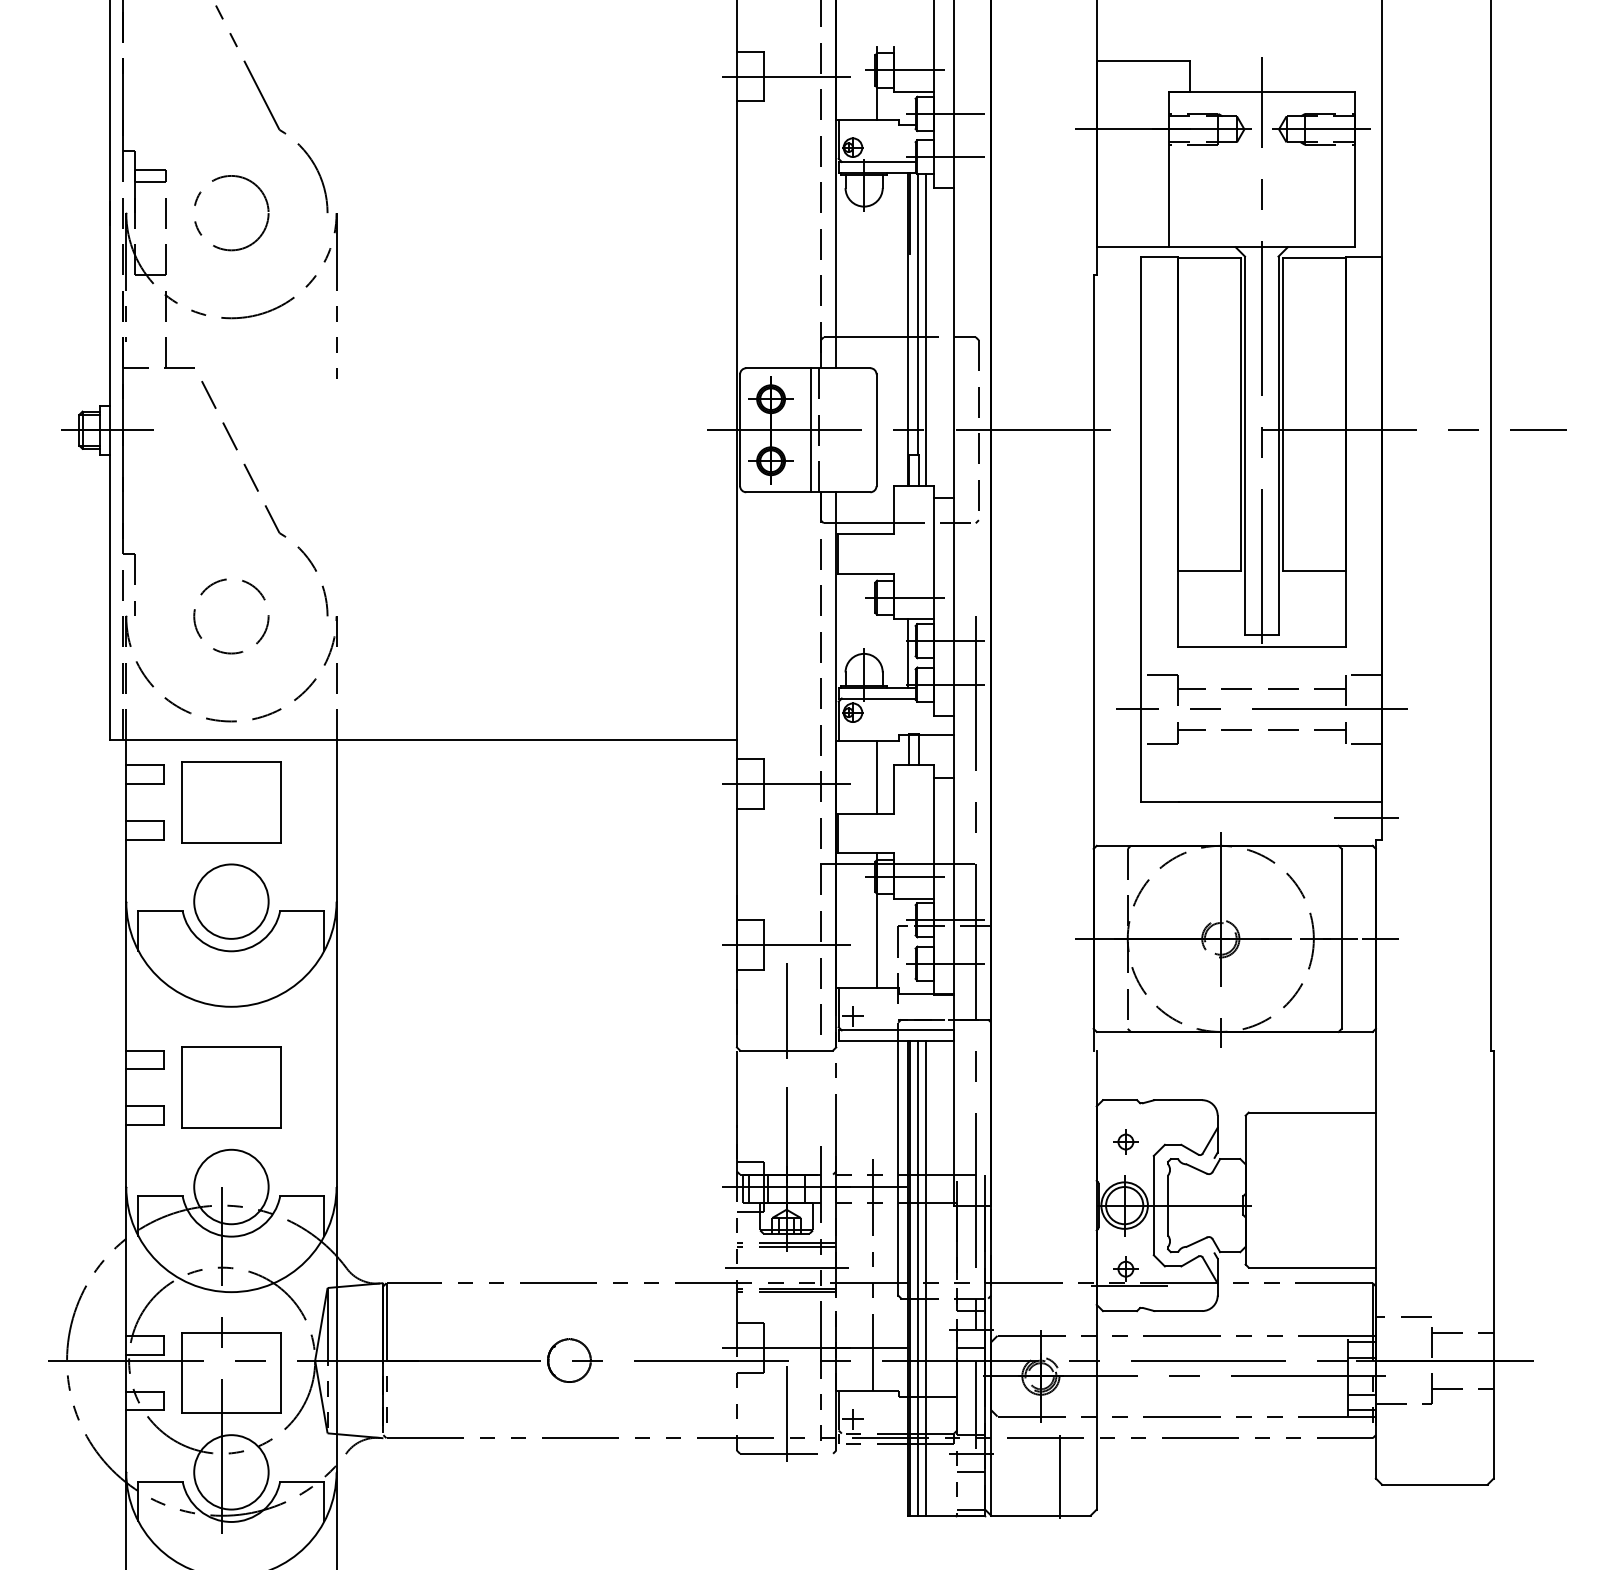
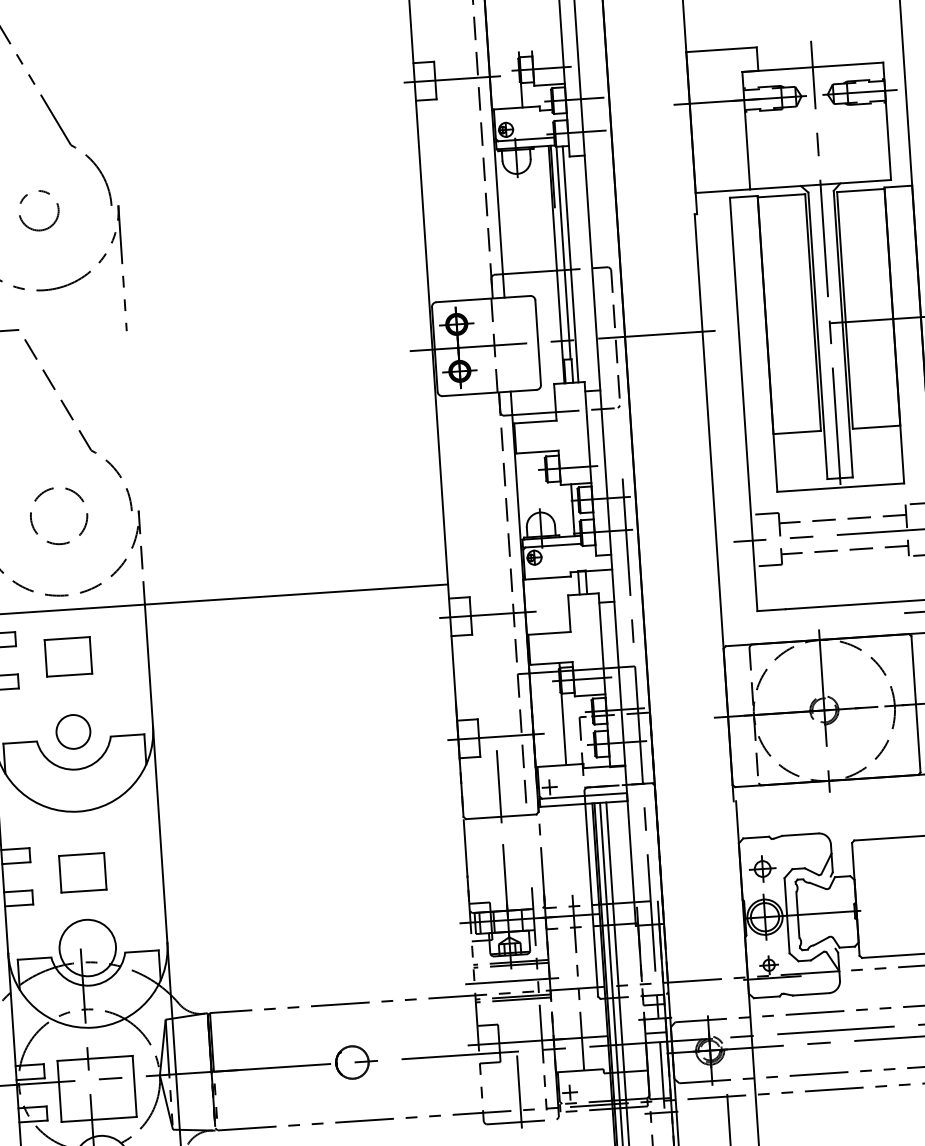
circle: (231, 213) -> (38, 210), size x0.7
line: (811, 430) -> (488, 346), removed
line: (876, 776) -> (555, 604), removed
part: (231, 802) -> (68, 656), size x0.6
circle: (231, 901) -> (73, 731), size x0.6
part: (231, 1087) -> (82, 872), size x0.6
part: (1125, 1141) -> (762, 868), size x1.4
line: (971, 1472) -> (662, 1126), removed

